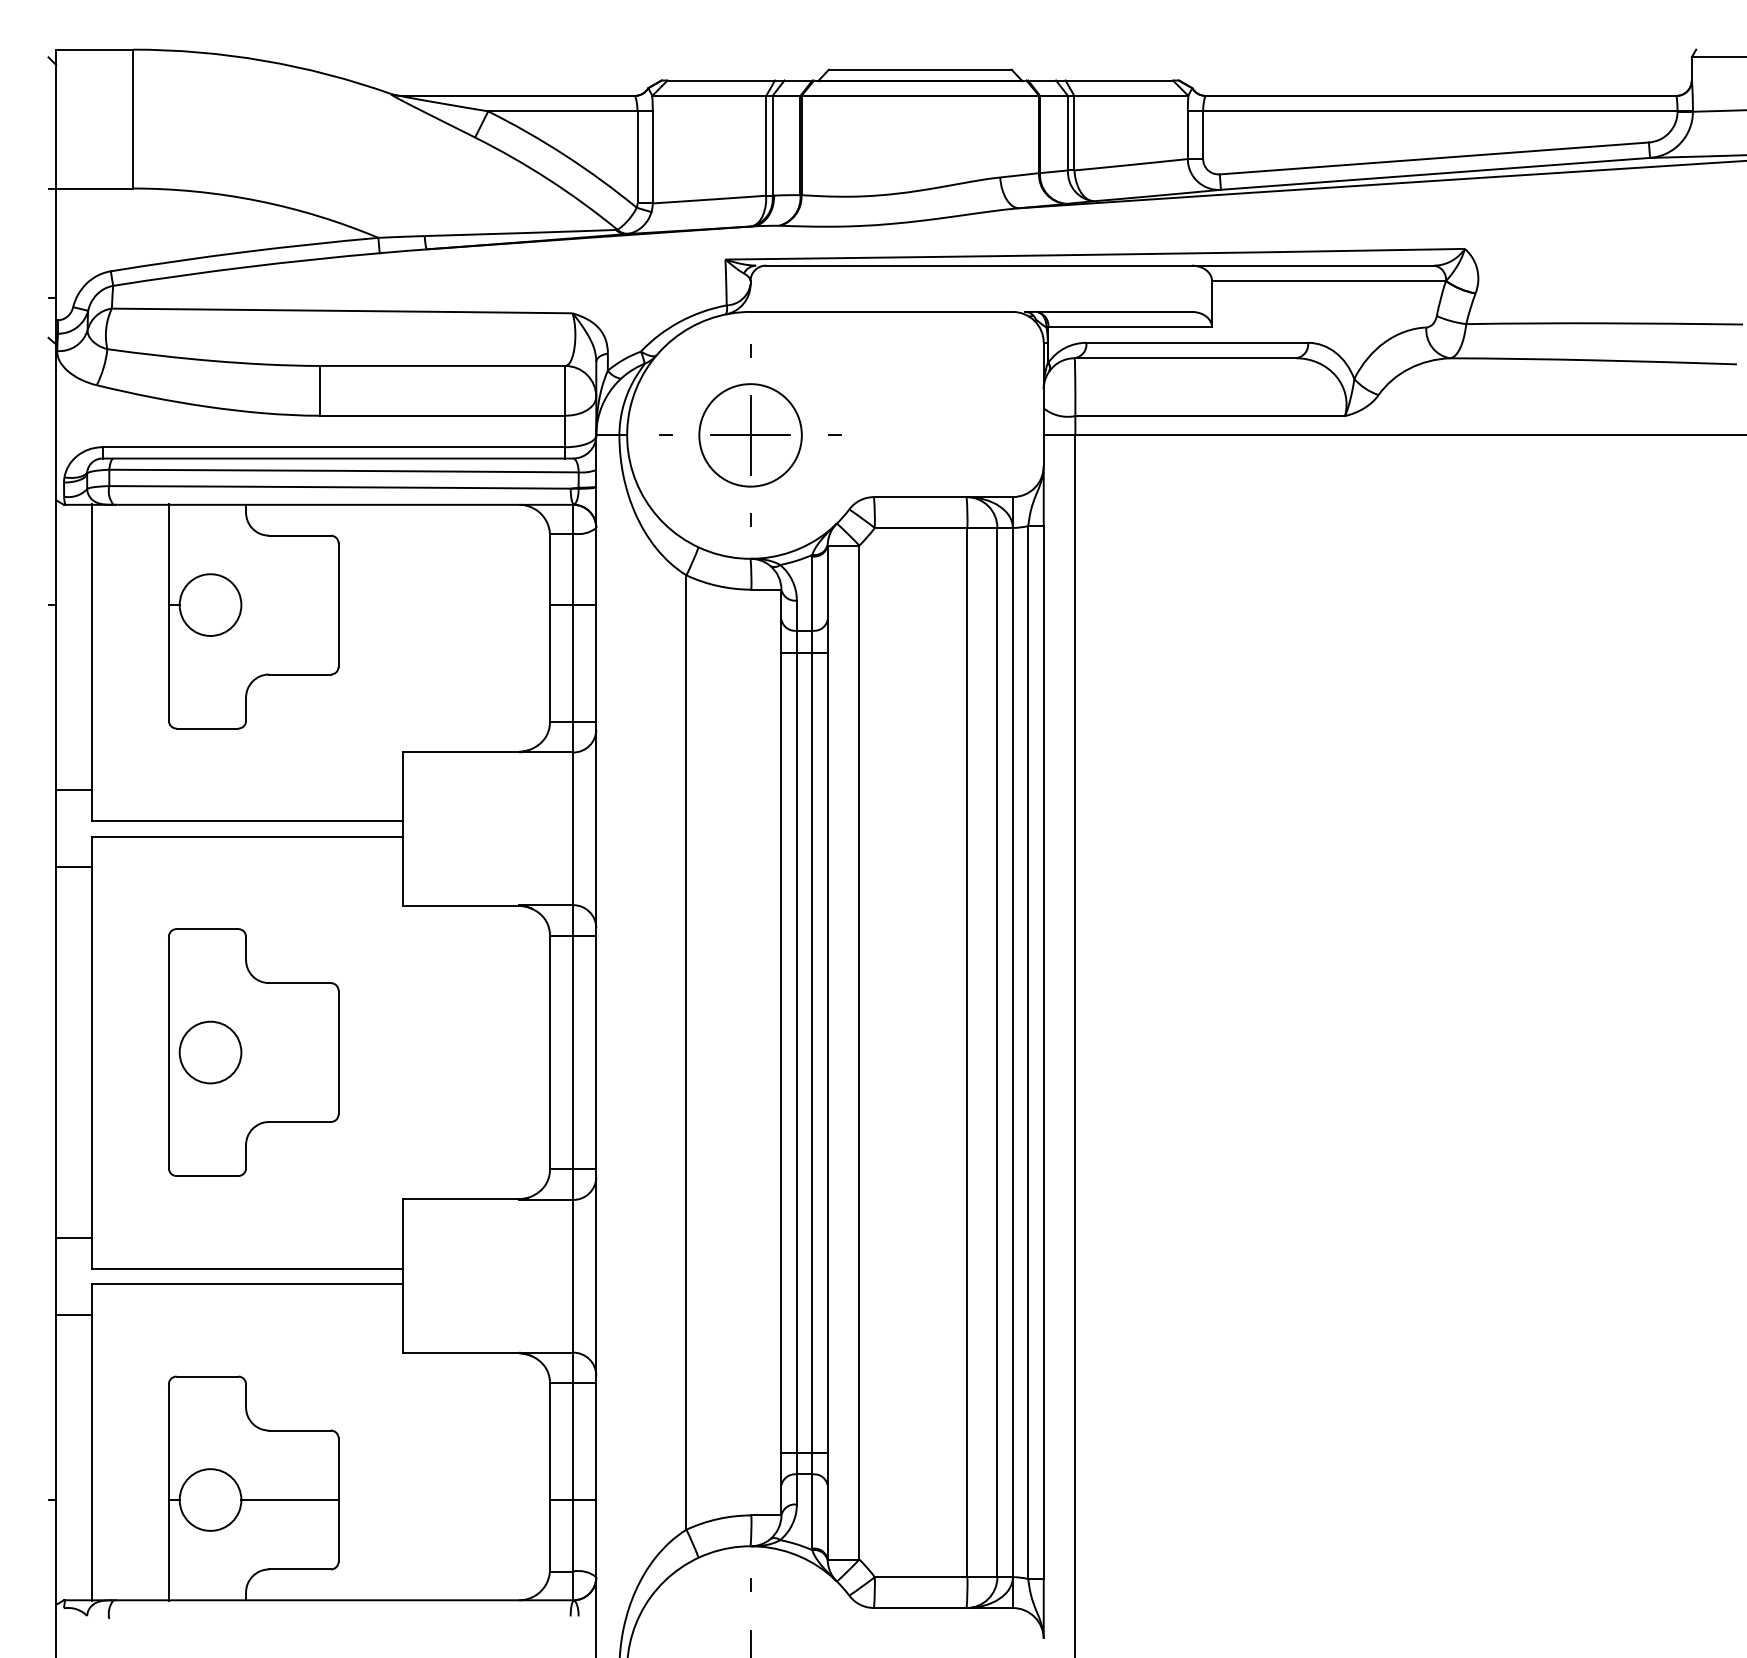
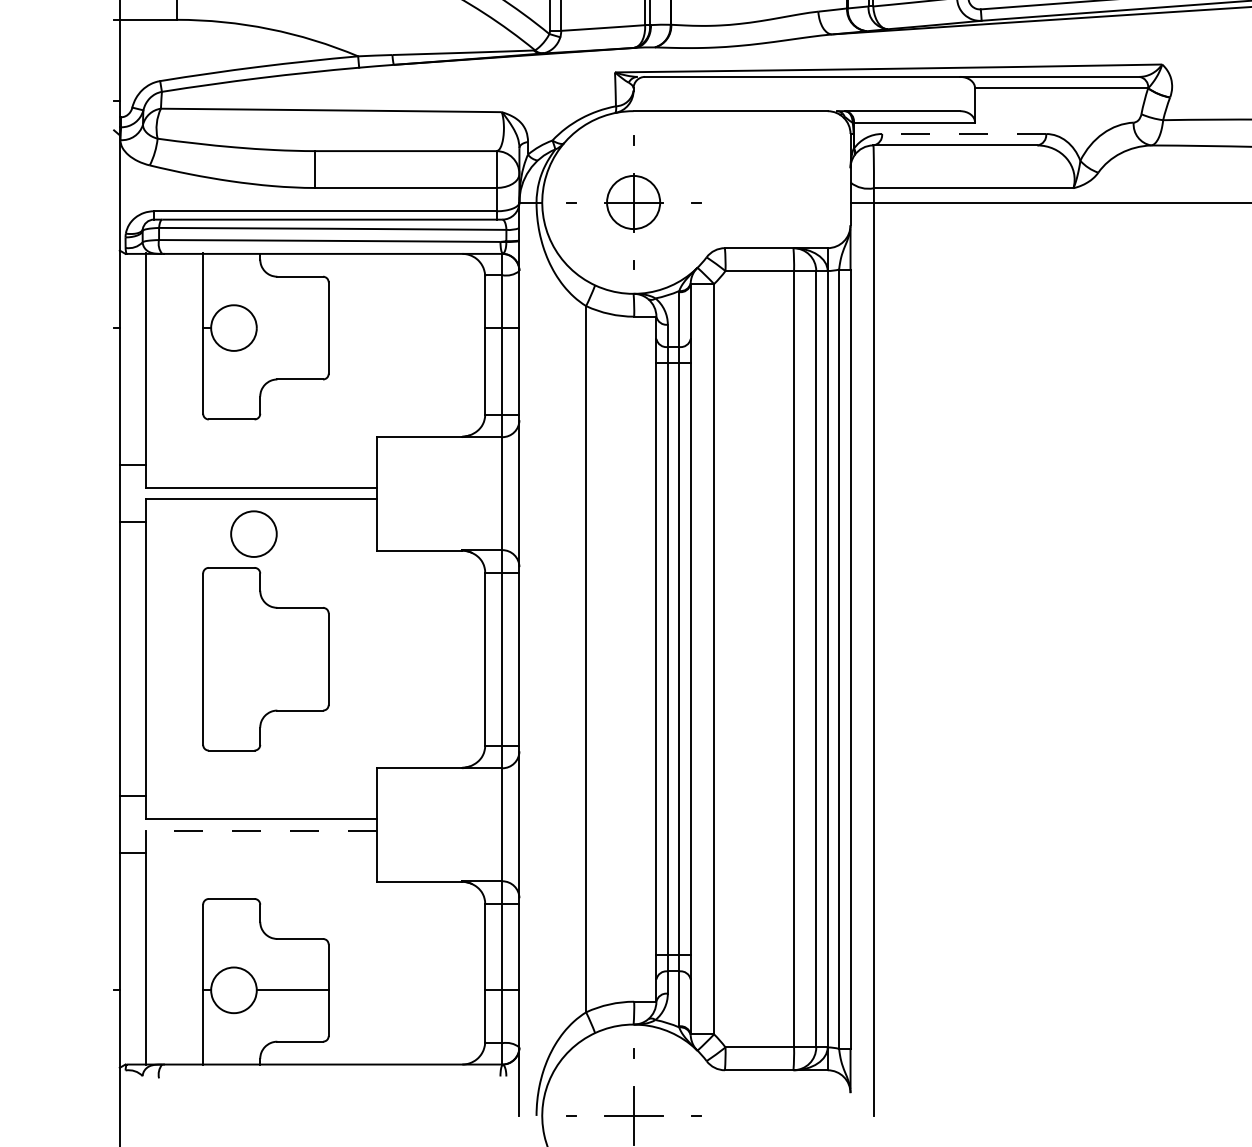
line: (1197, 342) -> (964, 133), solid -> dashed
circle: (750, 435) -> (633, 202), size x0.7
circle: (210, 1052) -> (253, 534), moved
line: (247, 1284) -> (261, 830), solid -> dashed

